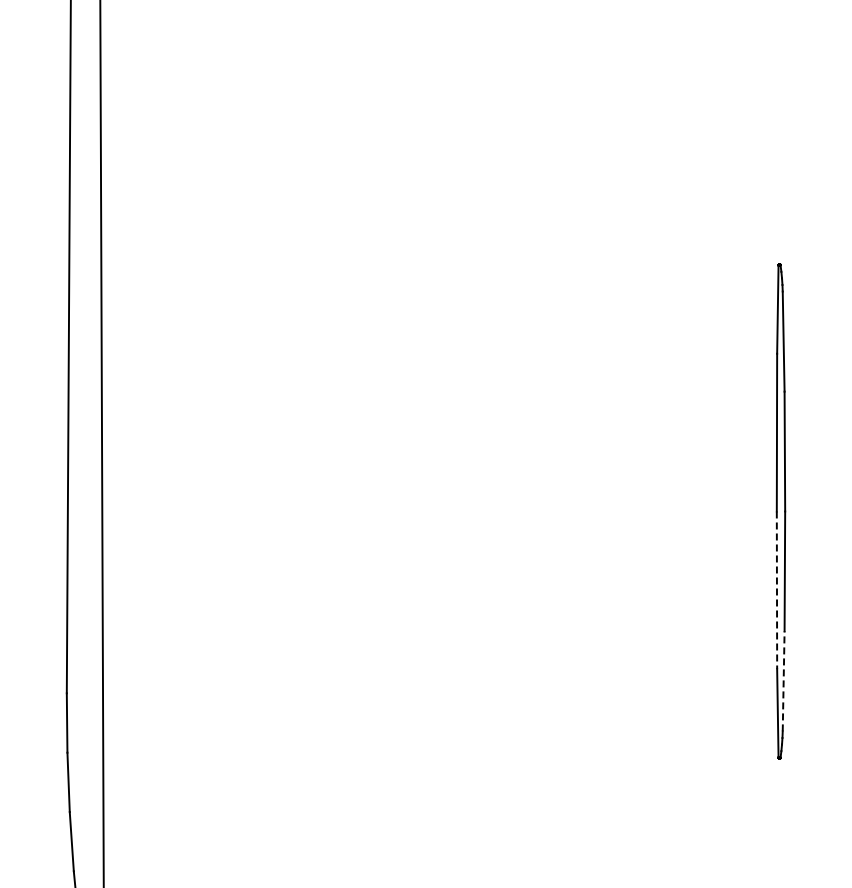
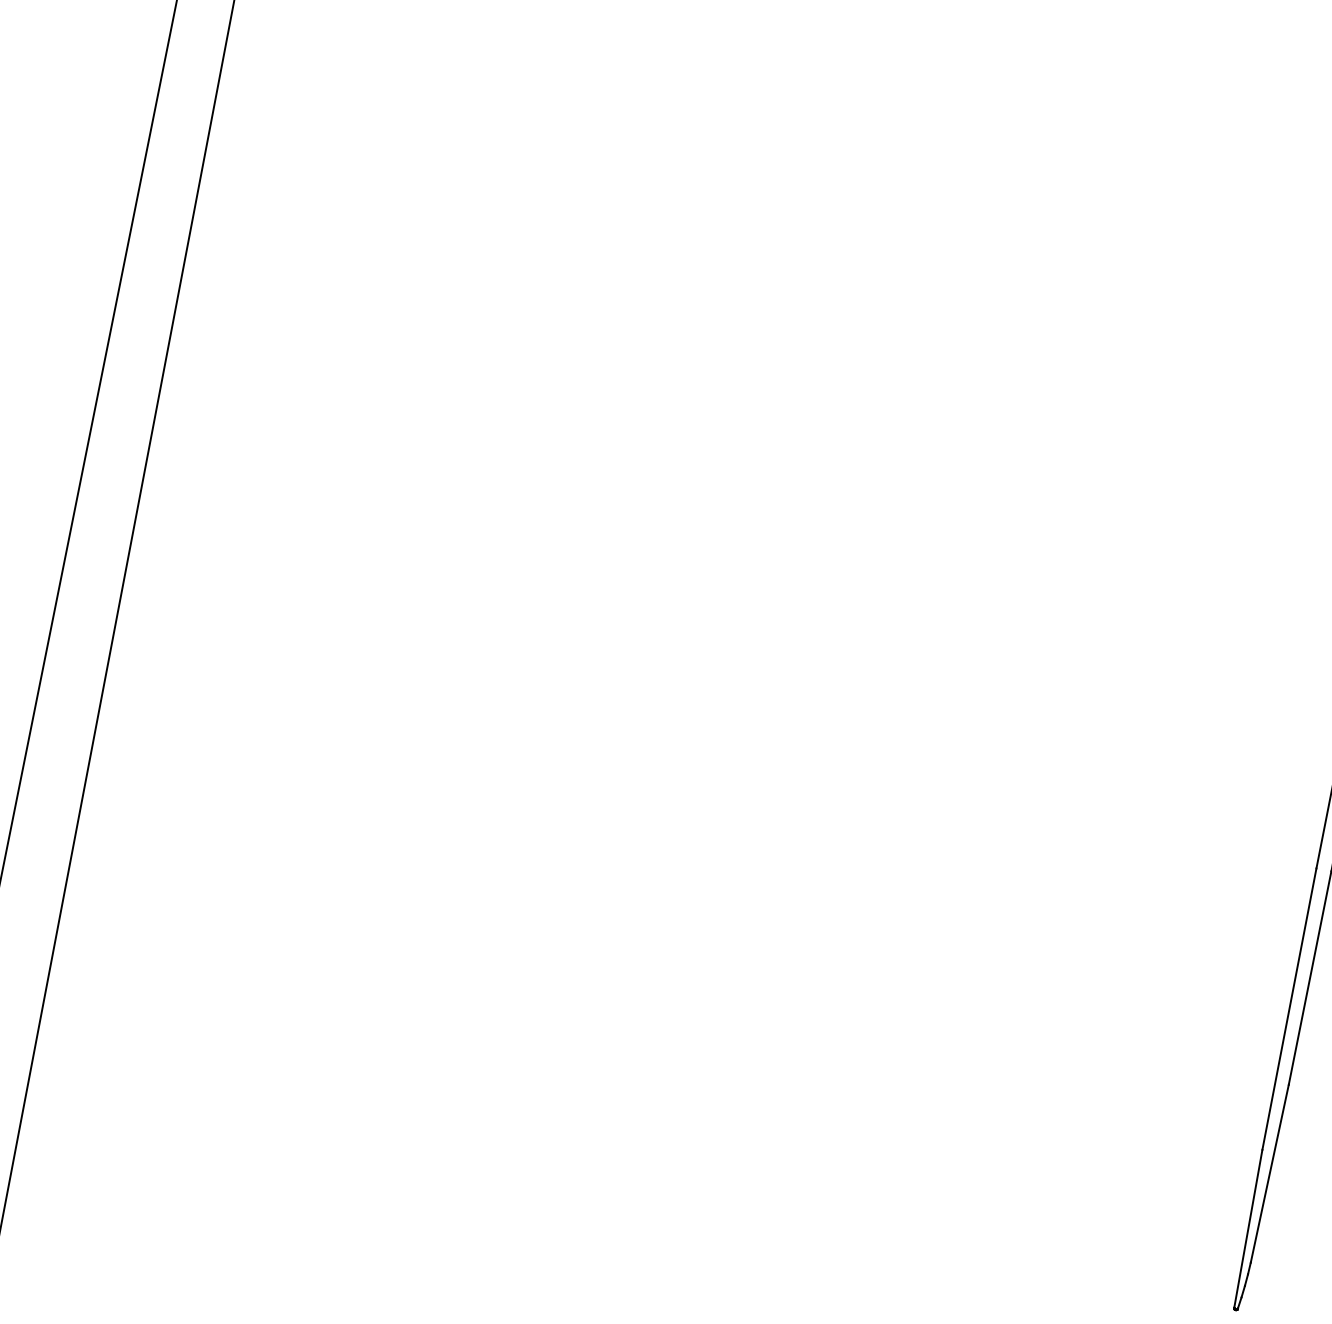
line: (776, 590) -> (1288, 1009), dashed -> solid
line: (783, 680) -> (1269, 1172), dashed -> solid

